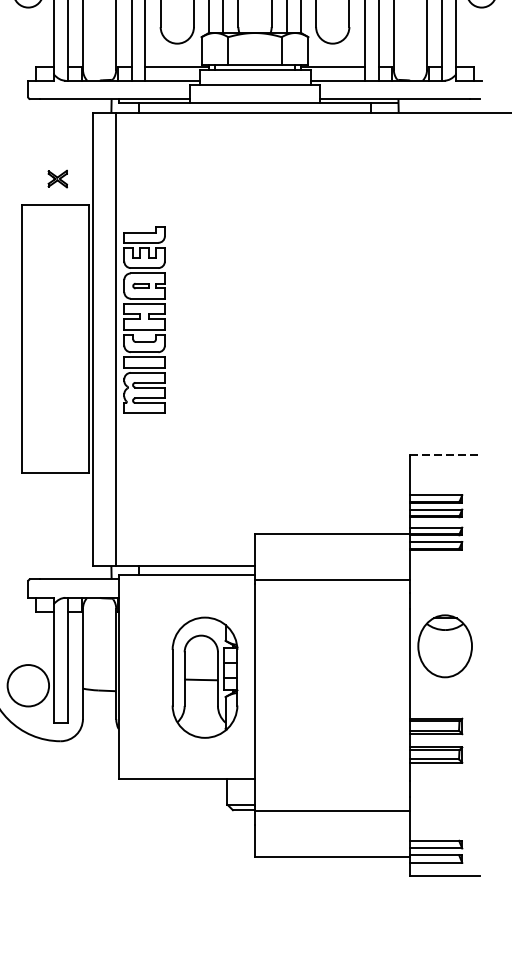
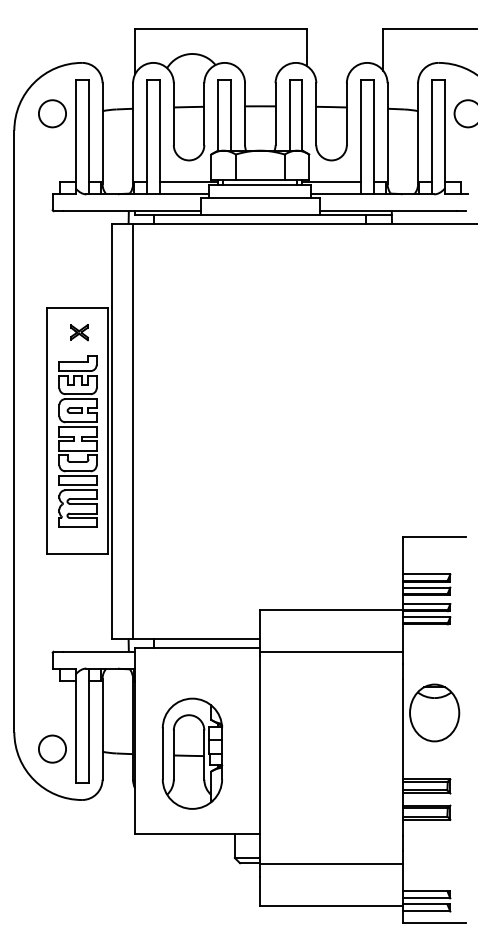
part: (57, 178) -> (79, 332), moved
part: (143, 319) -> (77, 441), moved
line: (445, 454) -> (434, 537), dashed -> solid
part: (205, 677) -> (192, 753), moved
circle: (28, 685) -> (52, 748), size x0.71

